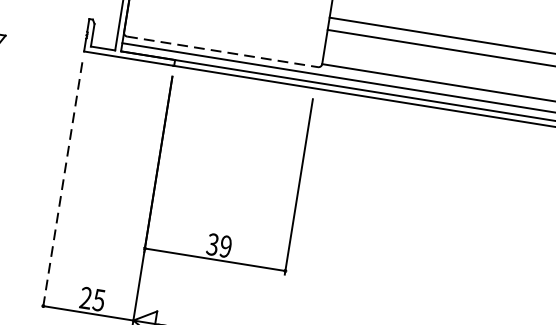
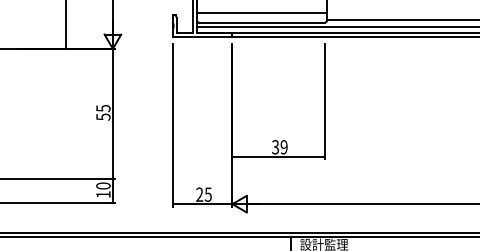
line: (224, 37) -> (261, 13), added
line: (223, 51) -> (262, 22), dashed -> solid
line: (62, 186) -> (173, 125), dashed -> solid

